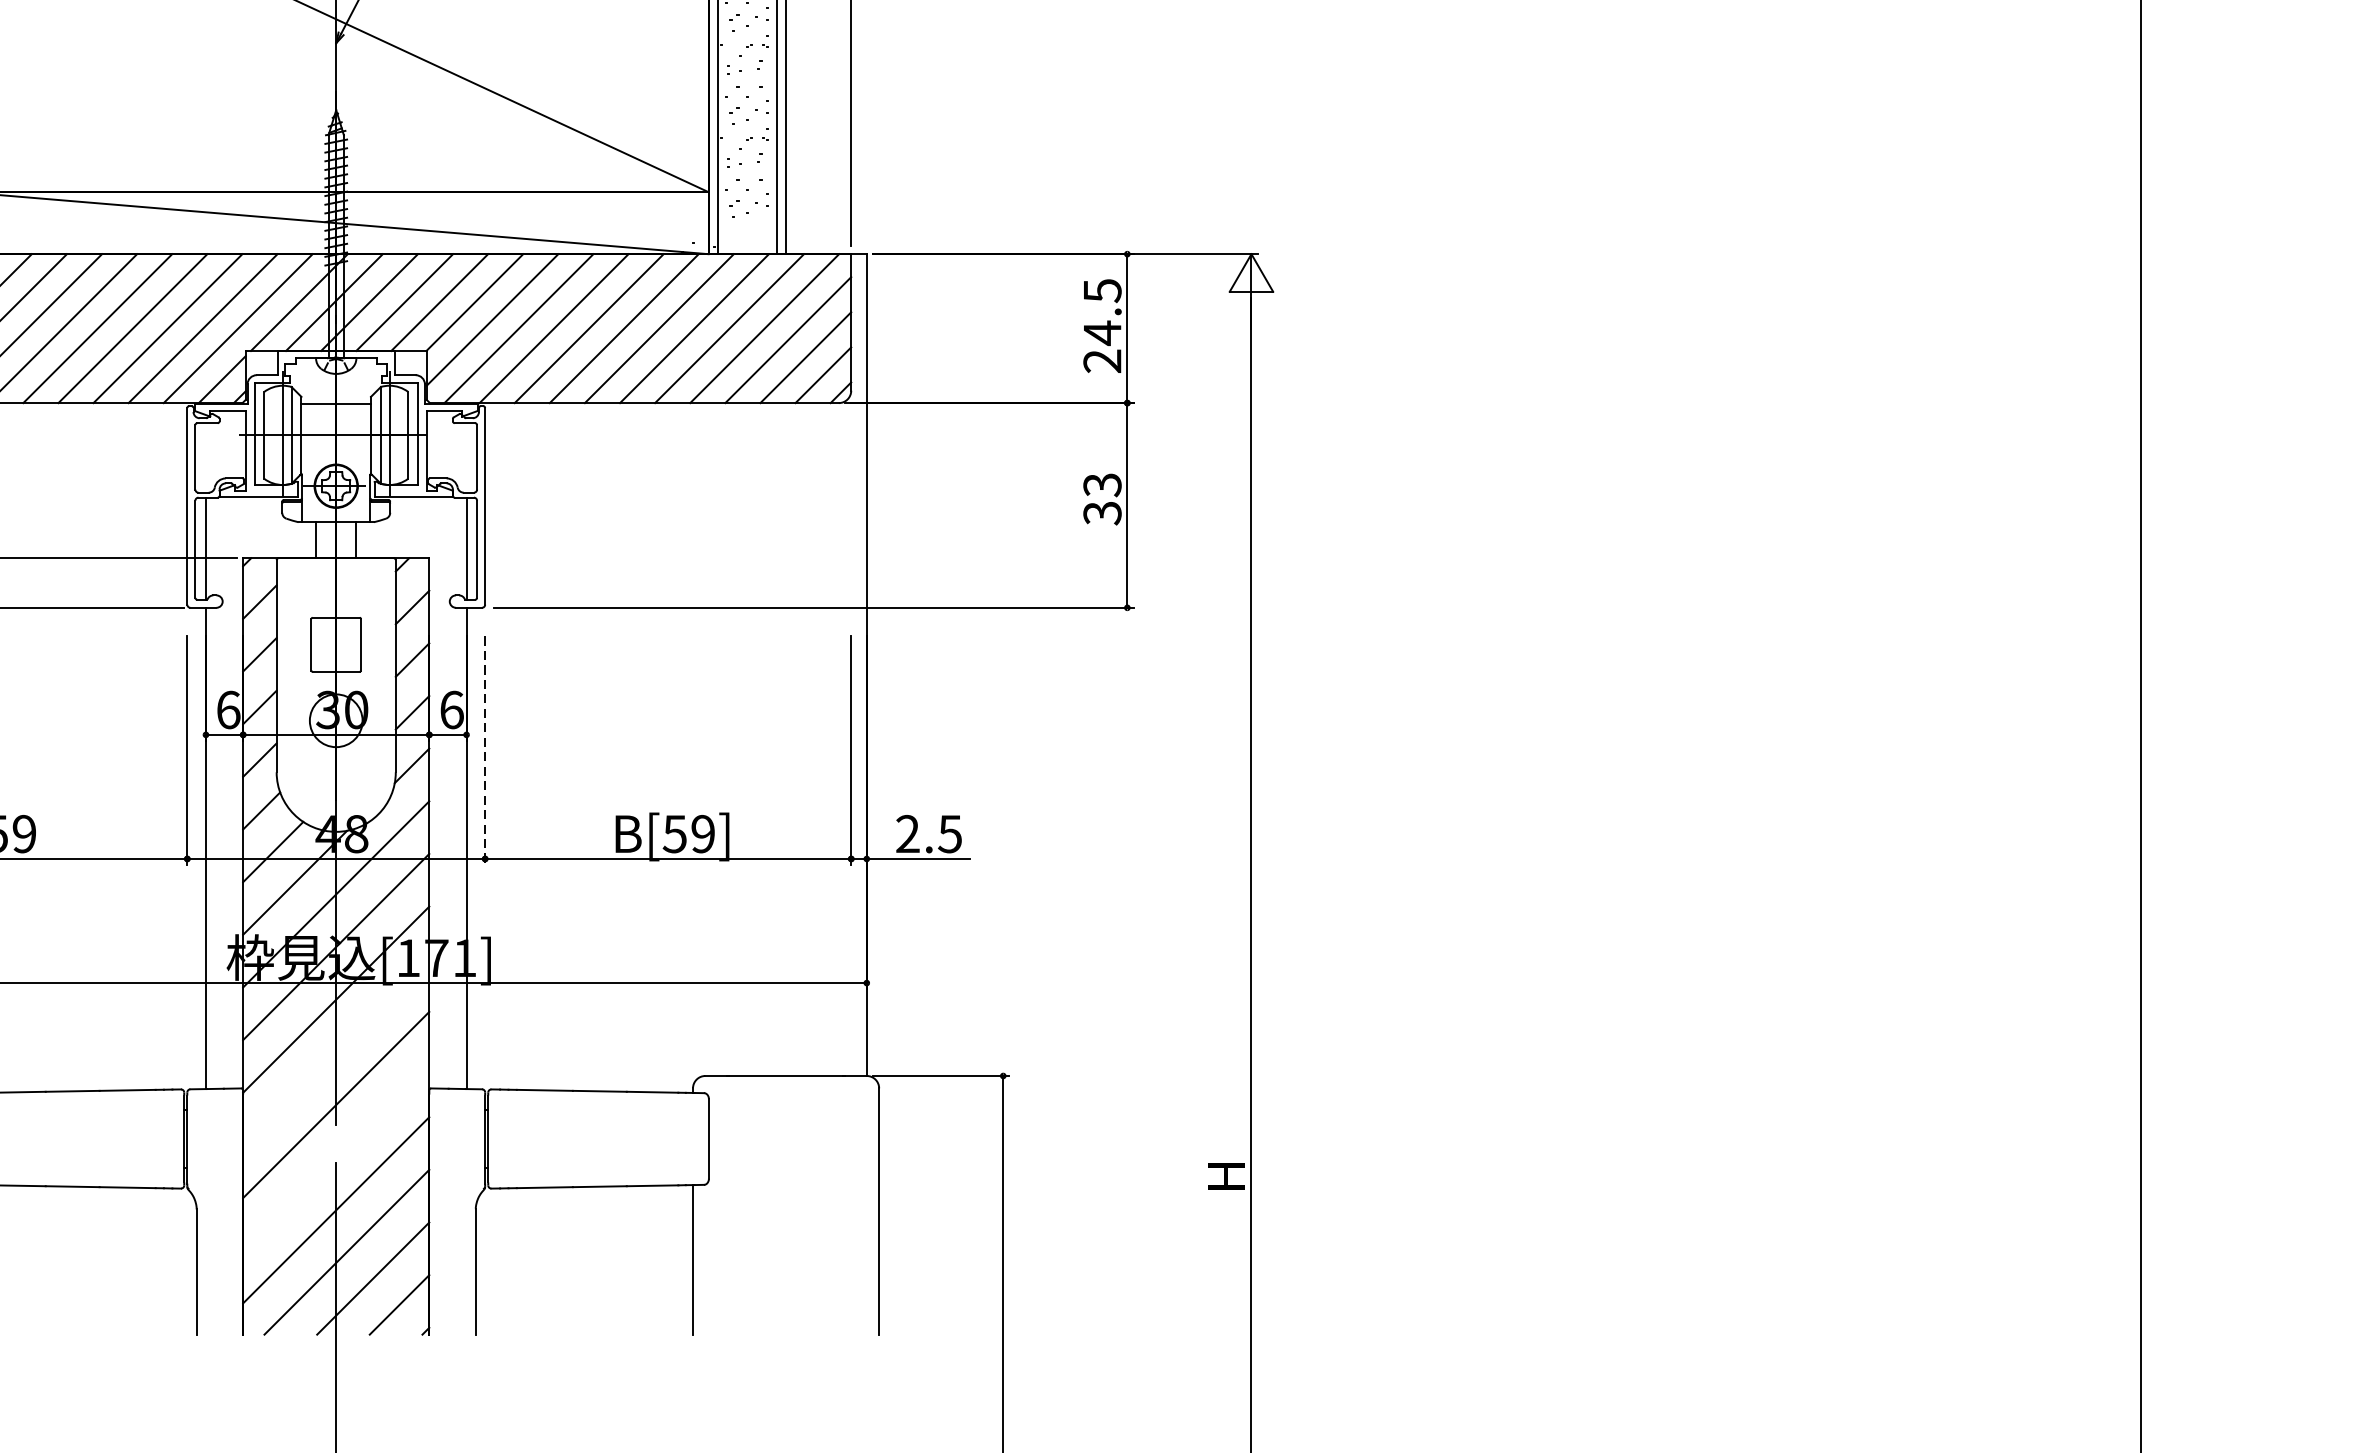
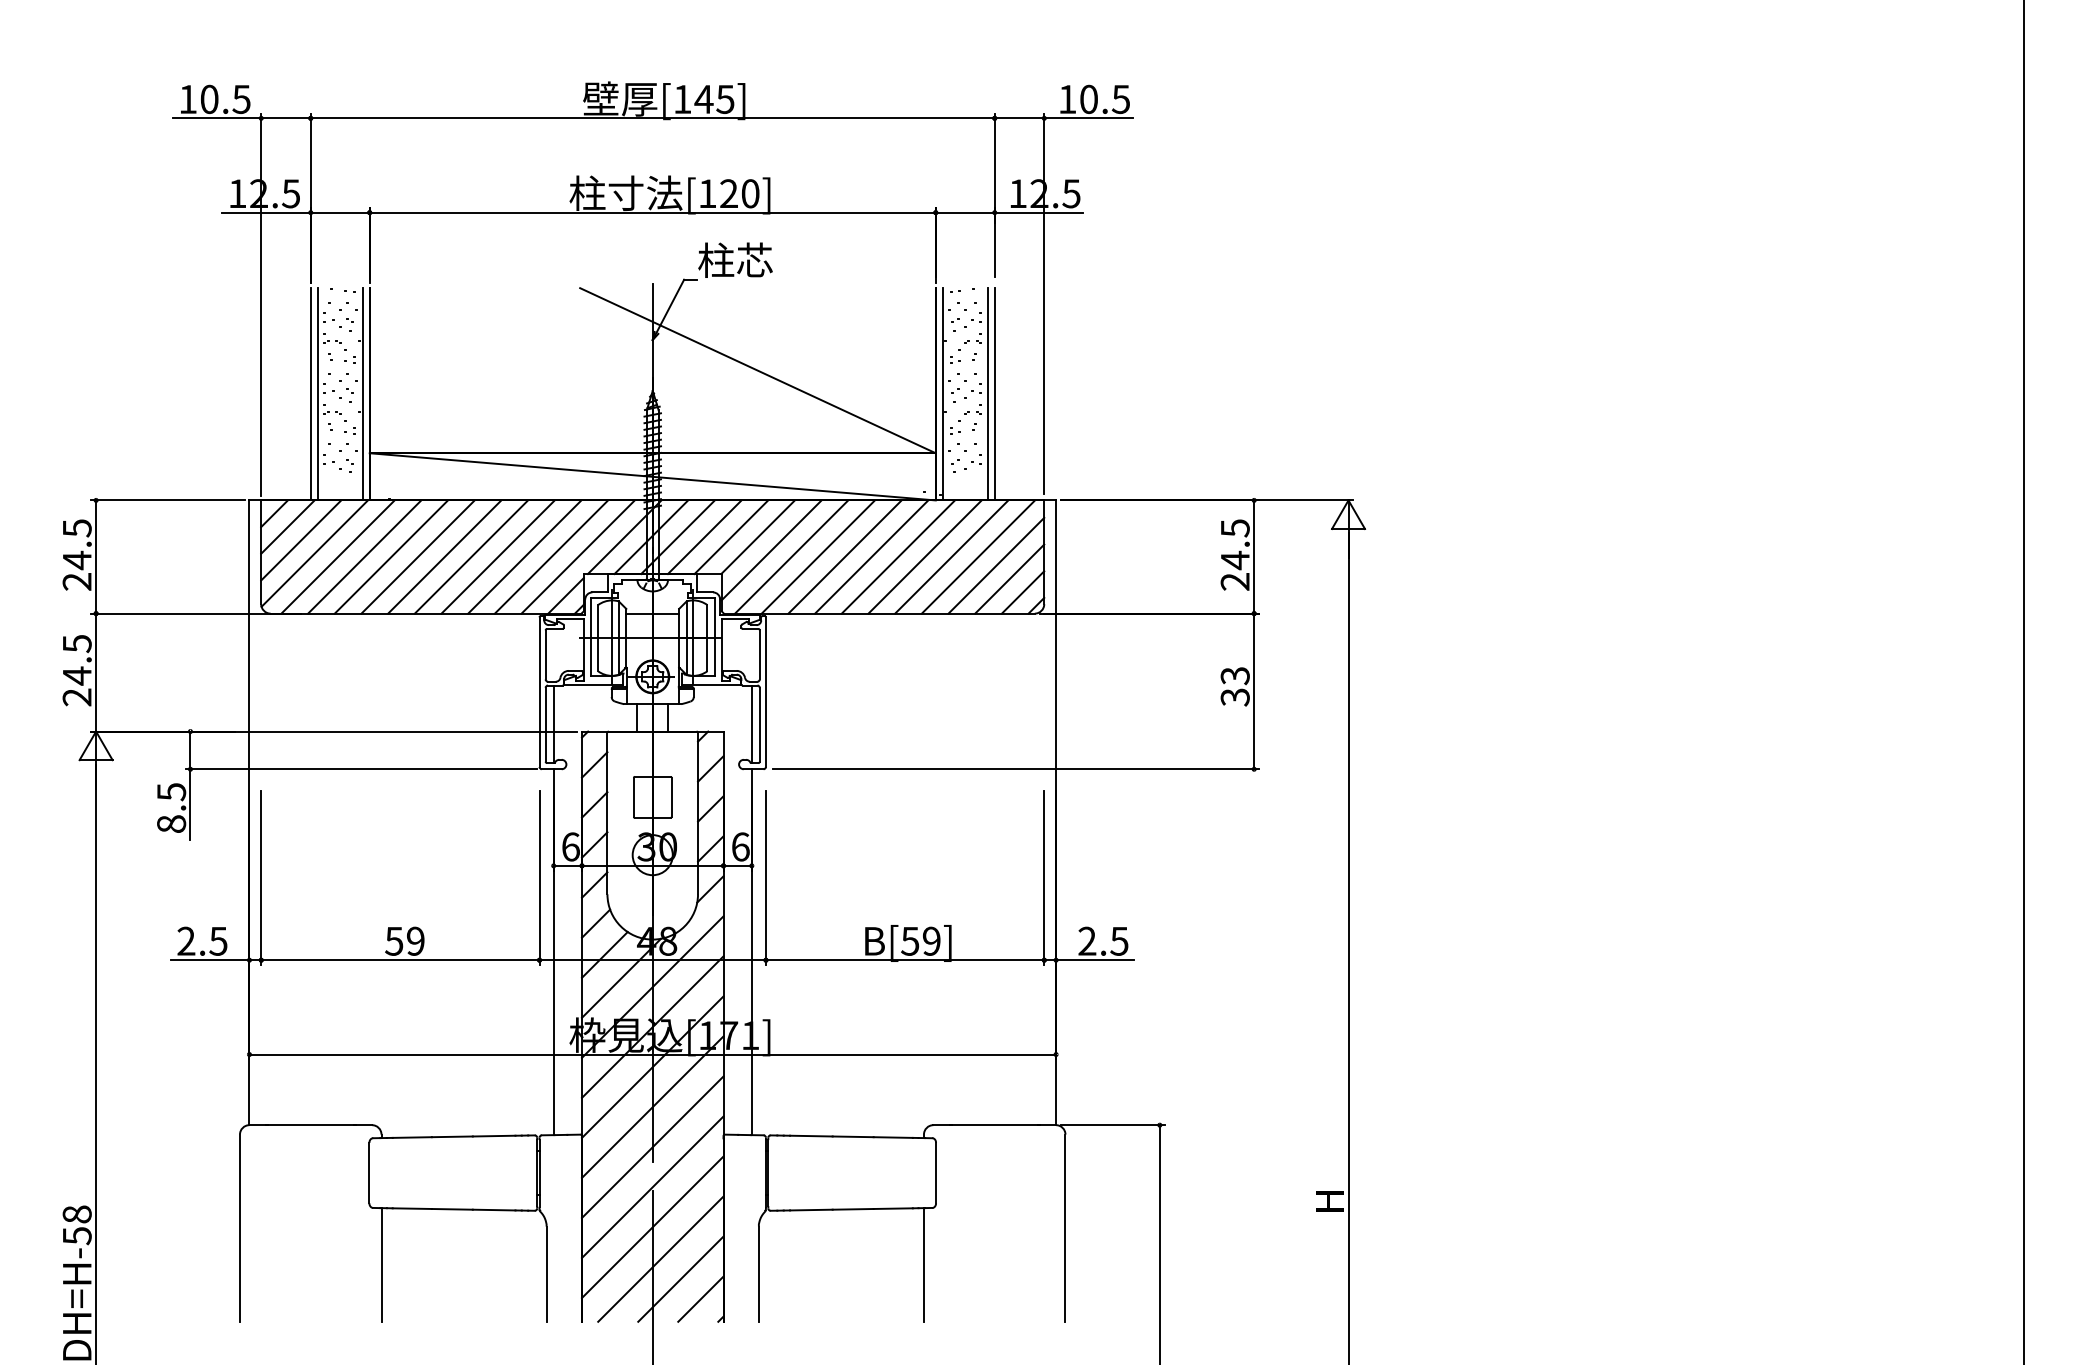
line: (484, 750) -> (765, 877), dashed -> solid
line: (335, 1051) -> (652, 1106), added
line: (335, 1157) -> (652, 1187), added

